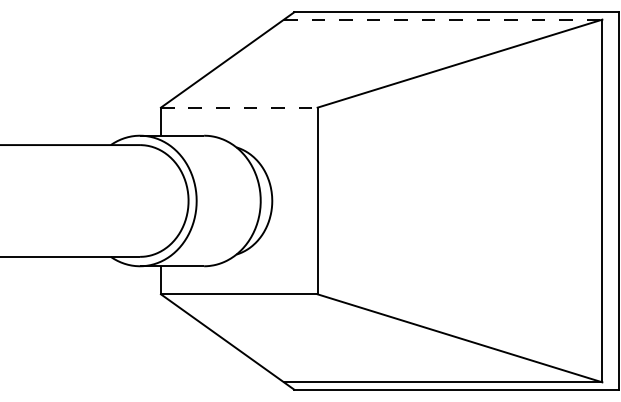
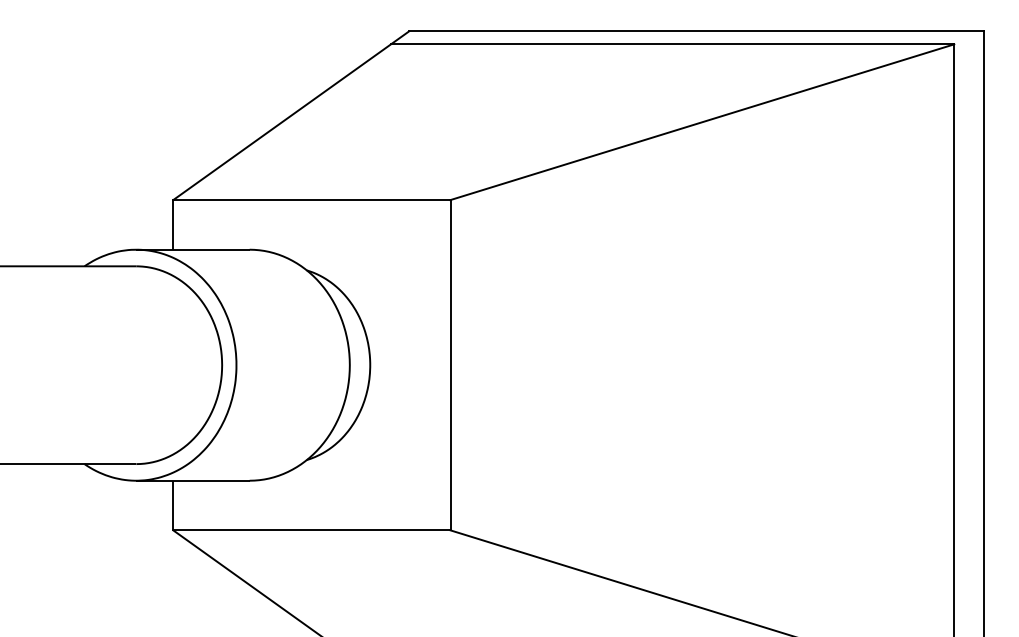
line: (443, 19) -> (673, 44), dashed -> solid
line: (239, 107) -> (312, 199), dashed -> solid

